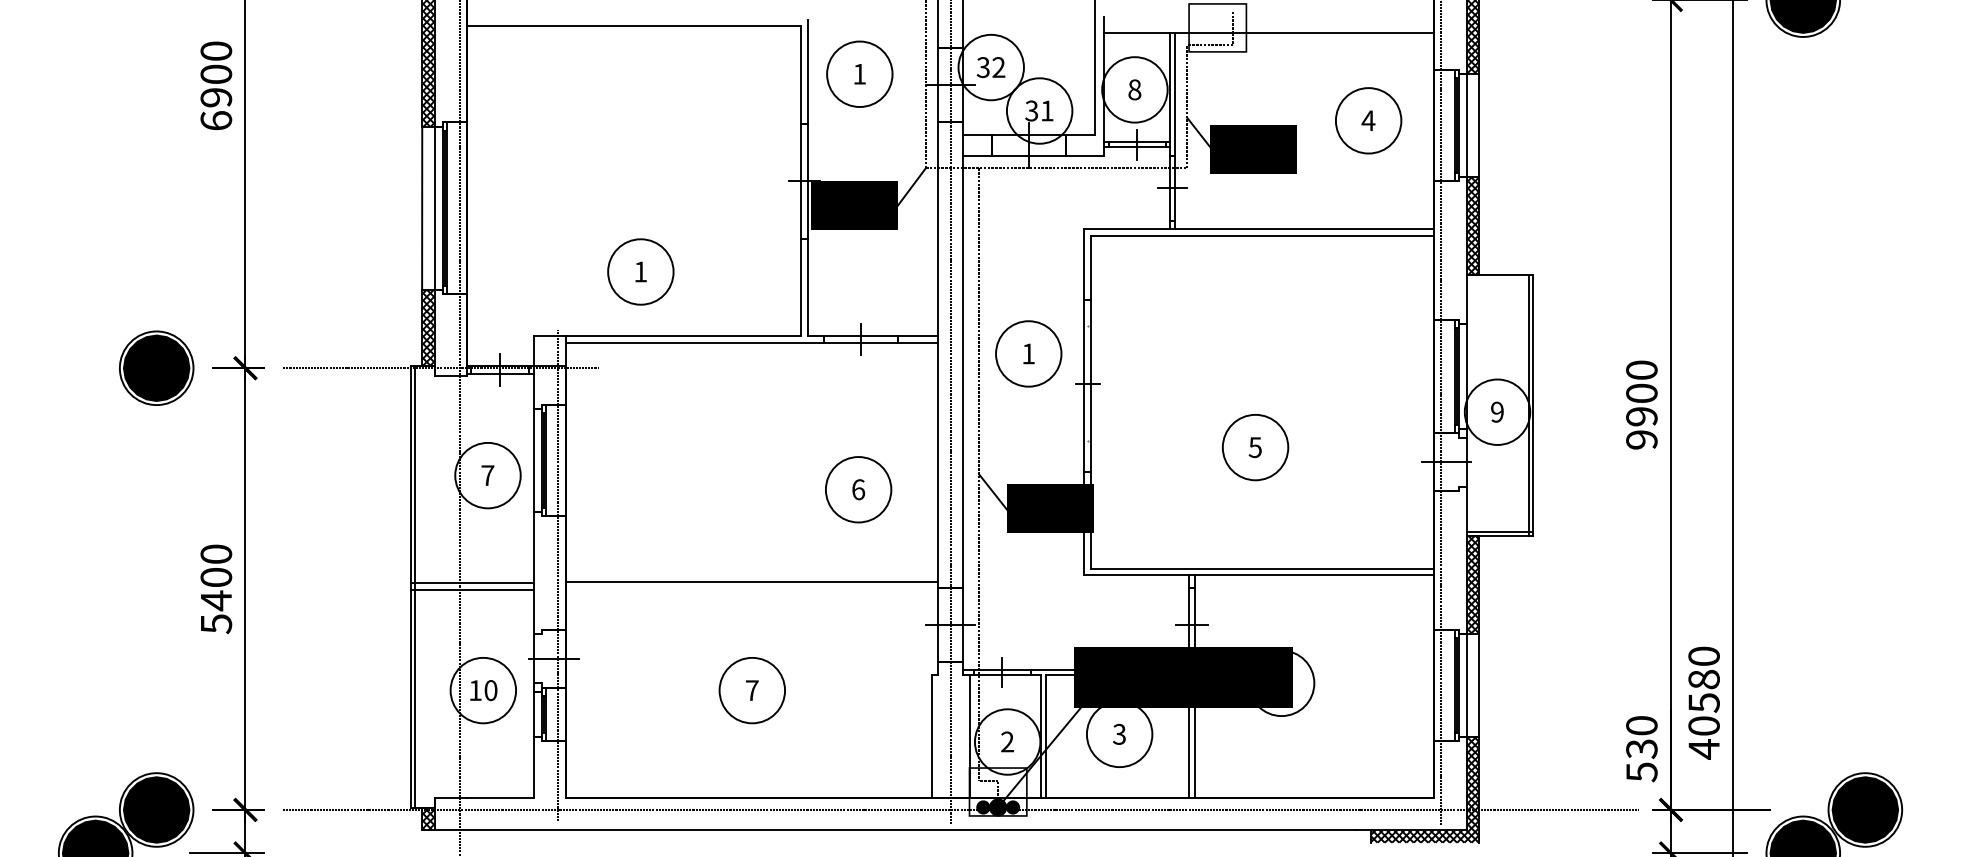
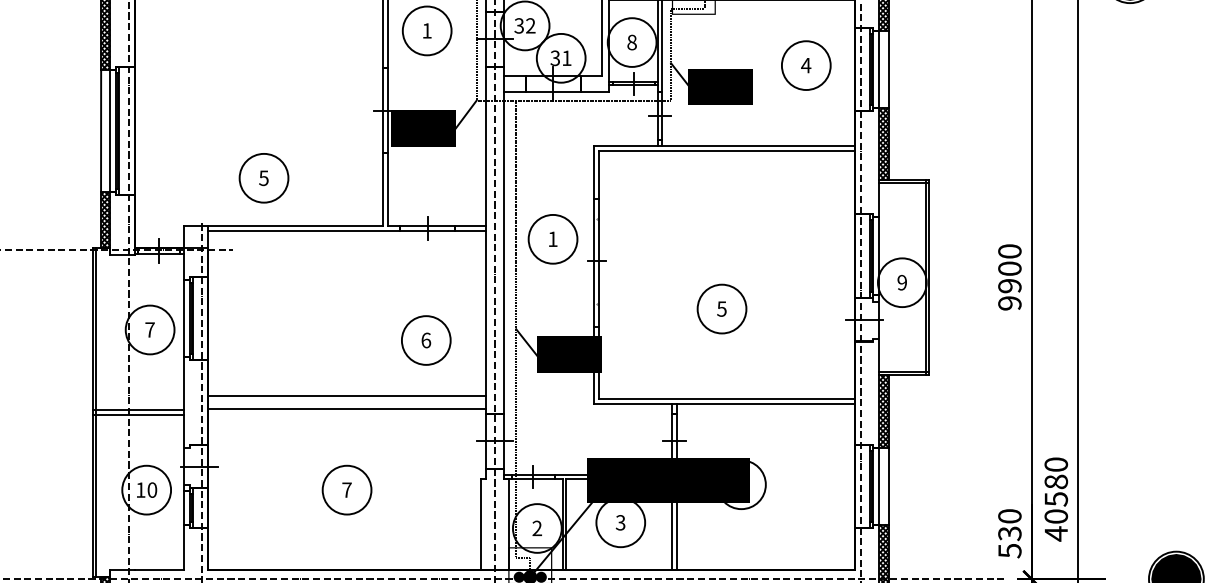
text: (640, 271) -> (263, 177), 1 -> 5
line: (1499, 278) -> (903, 183), added
line: (752, 563) -> (347, 395), added

